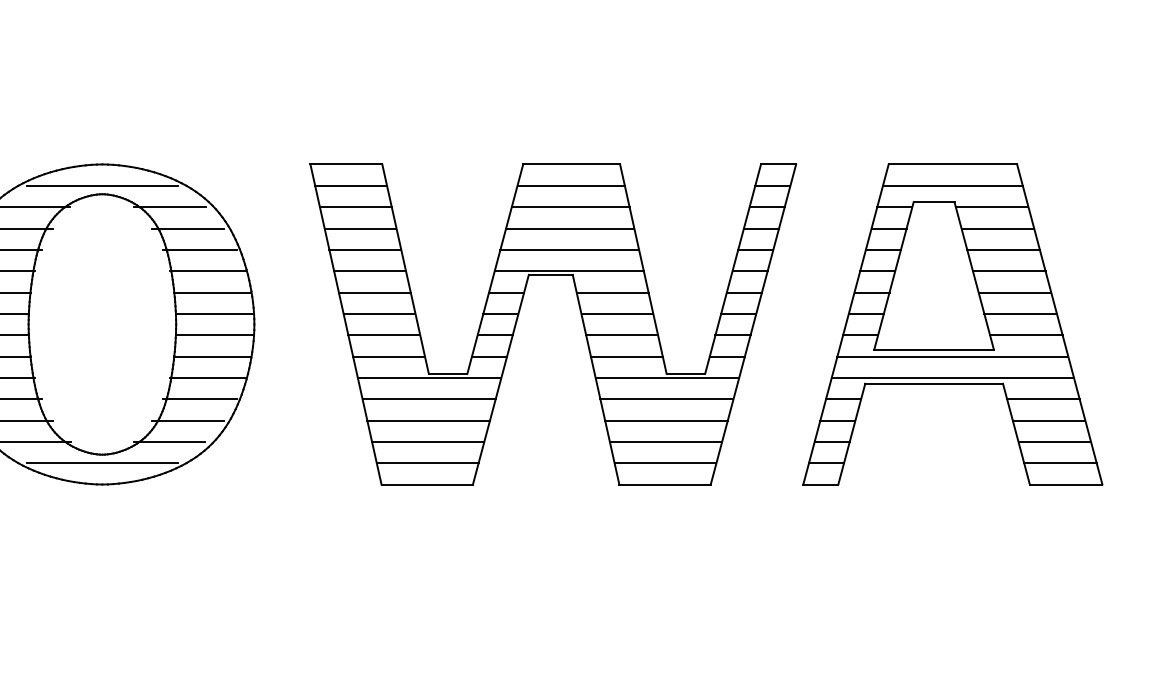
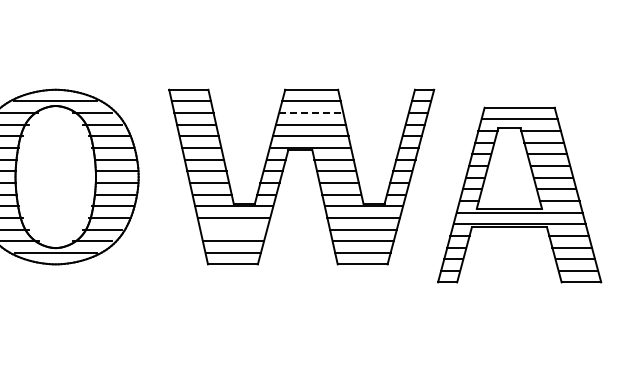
line: (571, 207) -> (311, 113), solid -> dashed
part: (952, 323) -> (519, 194), moved
line: (428, 420) -> (233, 229), removed

